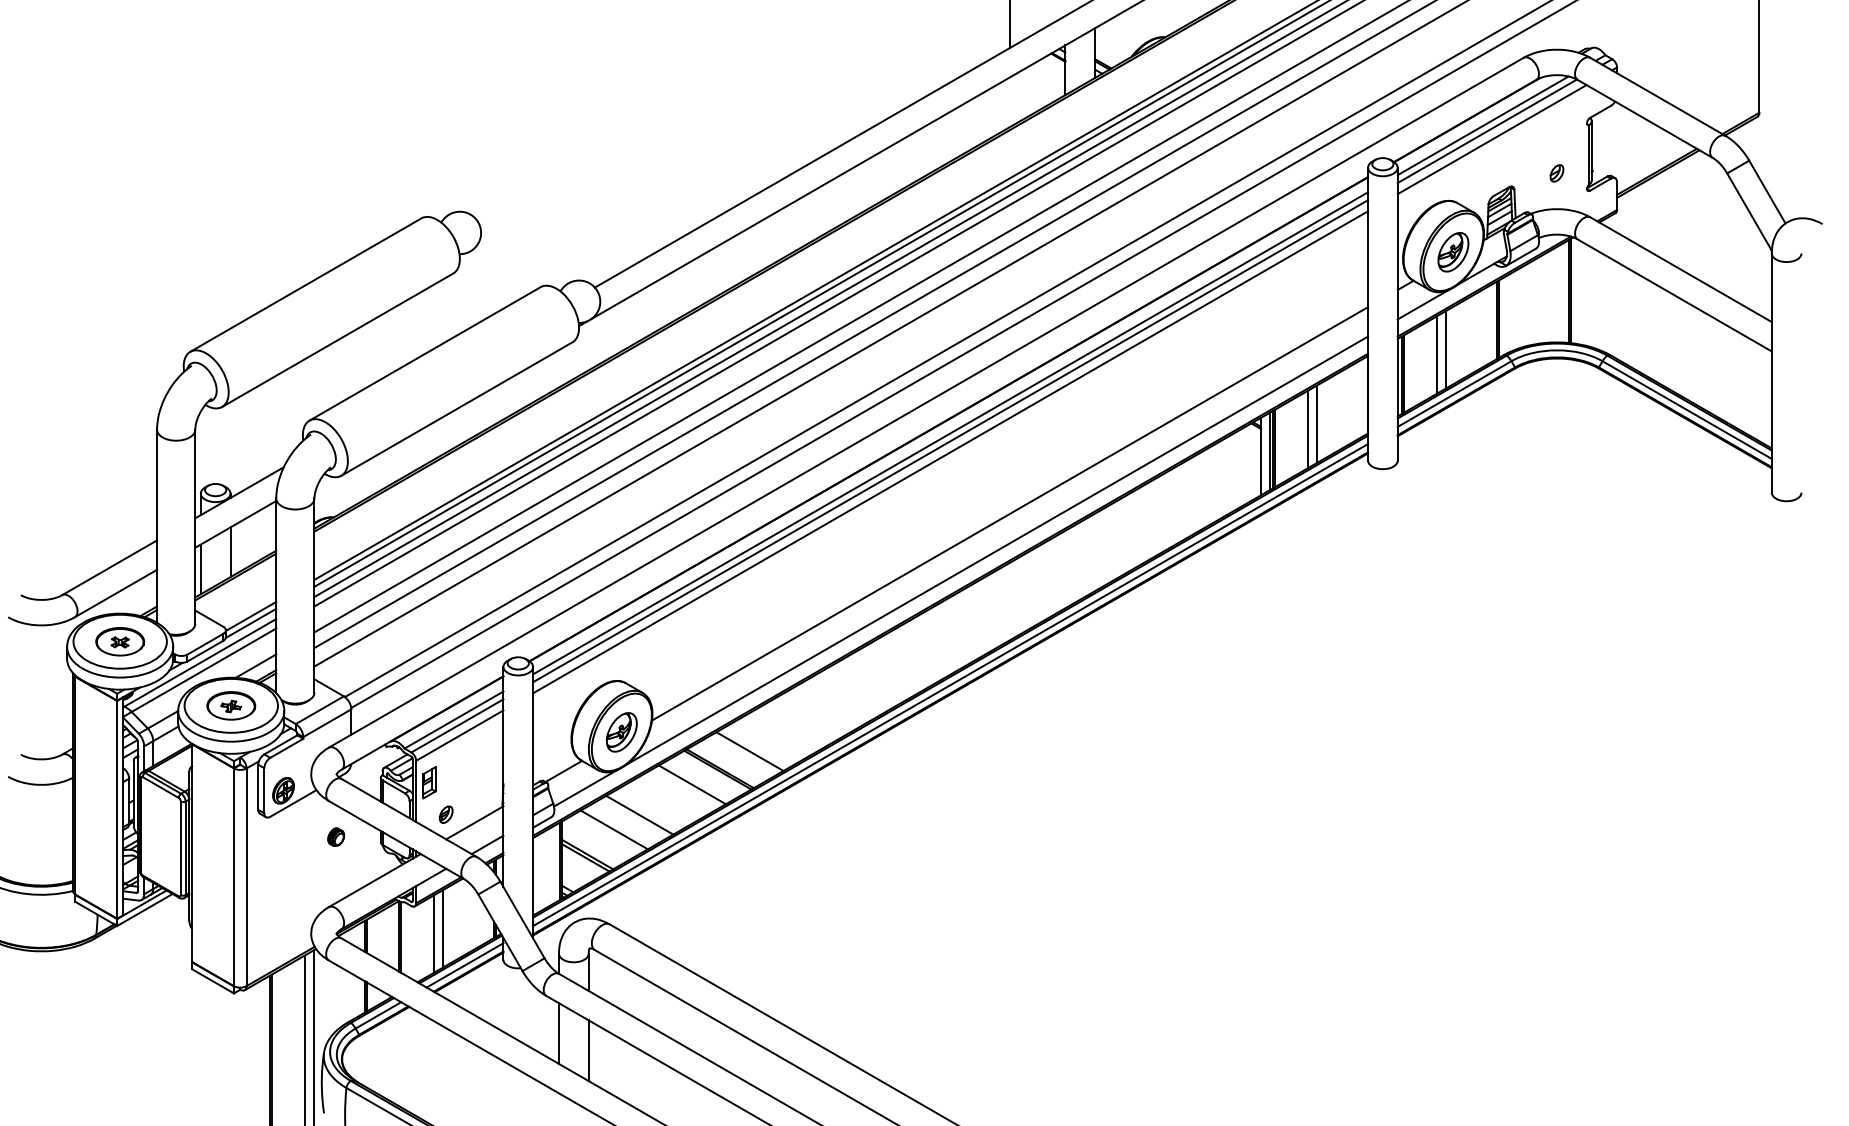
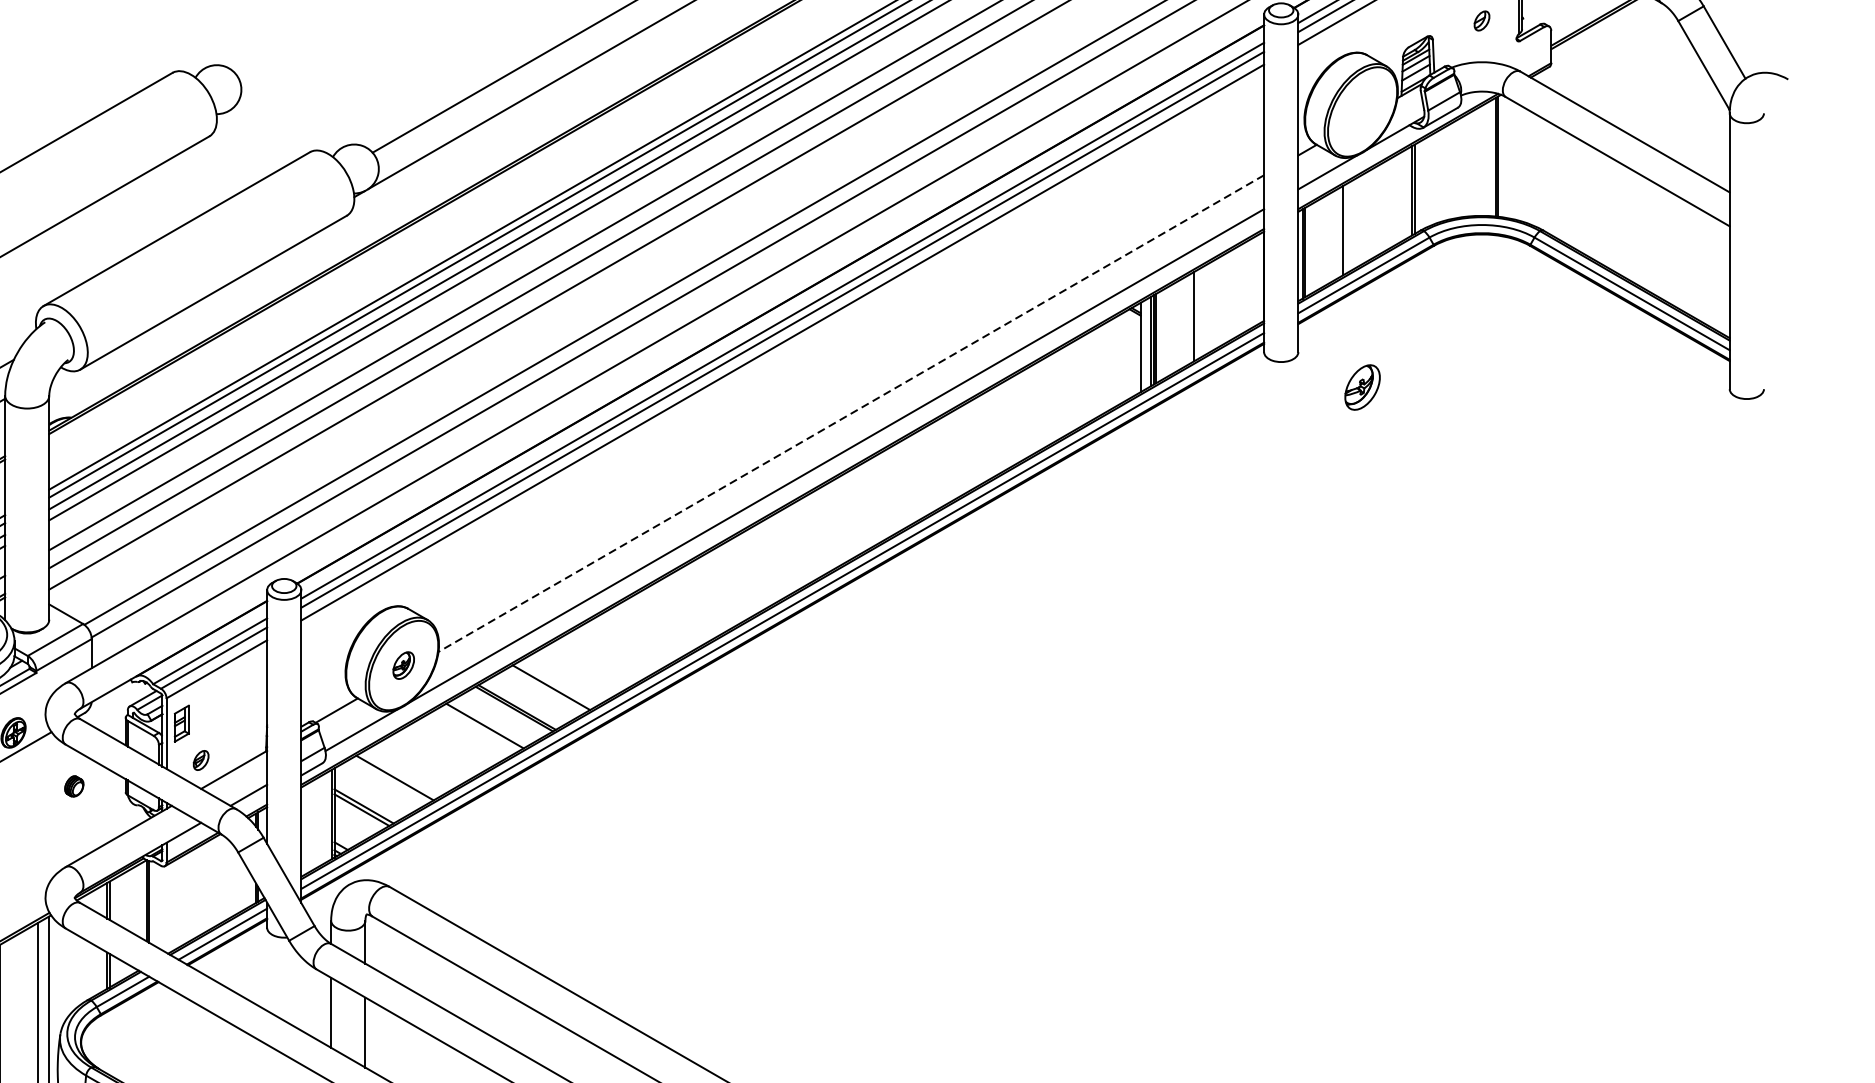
part: (1453, 252) -> (1362, 387), moved
line: (1445, 349) -> (1353, 224), removed
line: (1316, 424) -> (1204, 310), removed
line: (1009, 514) -> (850, 414), solid -> dashed
part: (621, 732) -> (403, 665), size x0.6
line: (639, 814) -> (424, 760), removed
line: (442, 928) -> (196, 891), removed
line: (433, 933) -> (186, 897), removed

